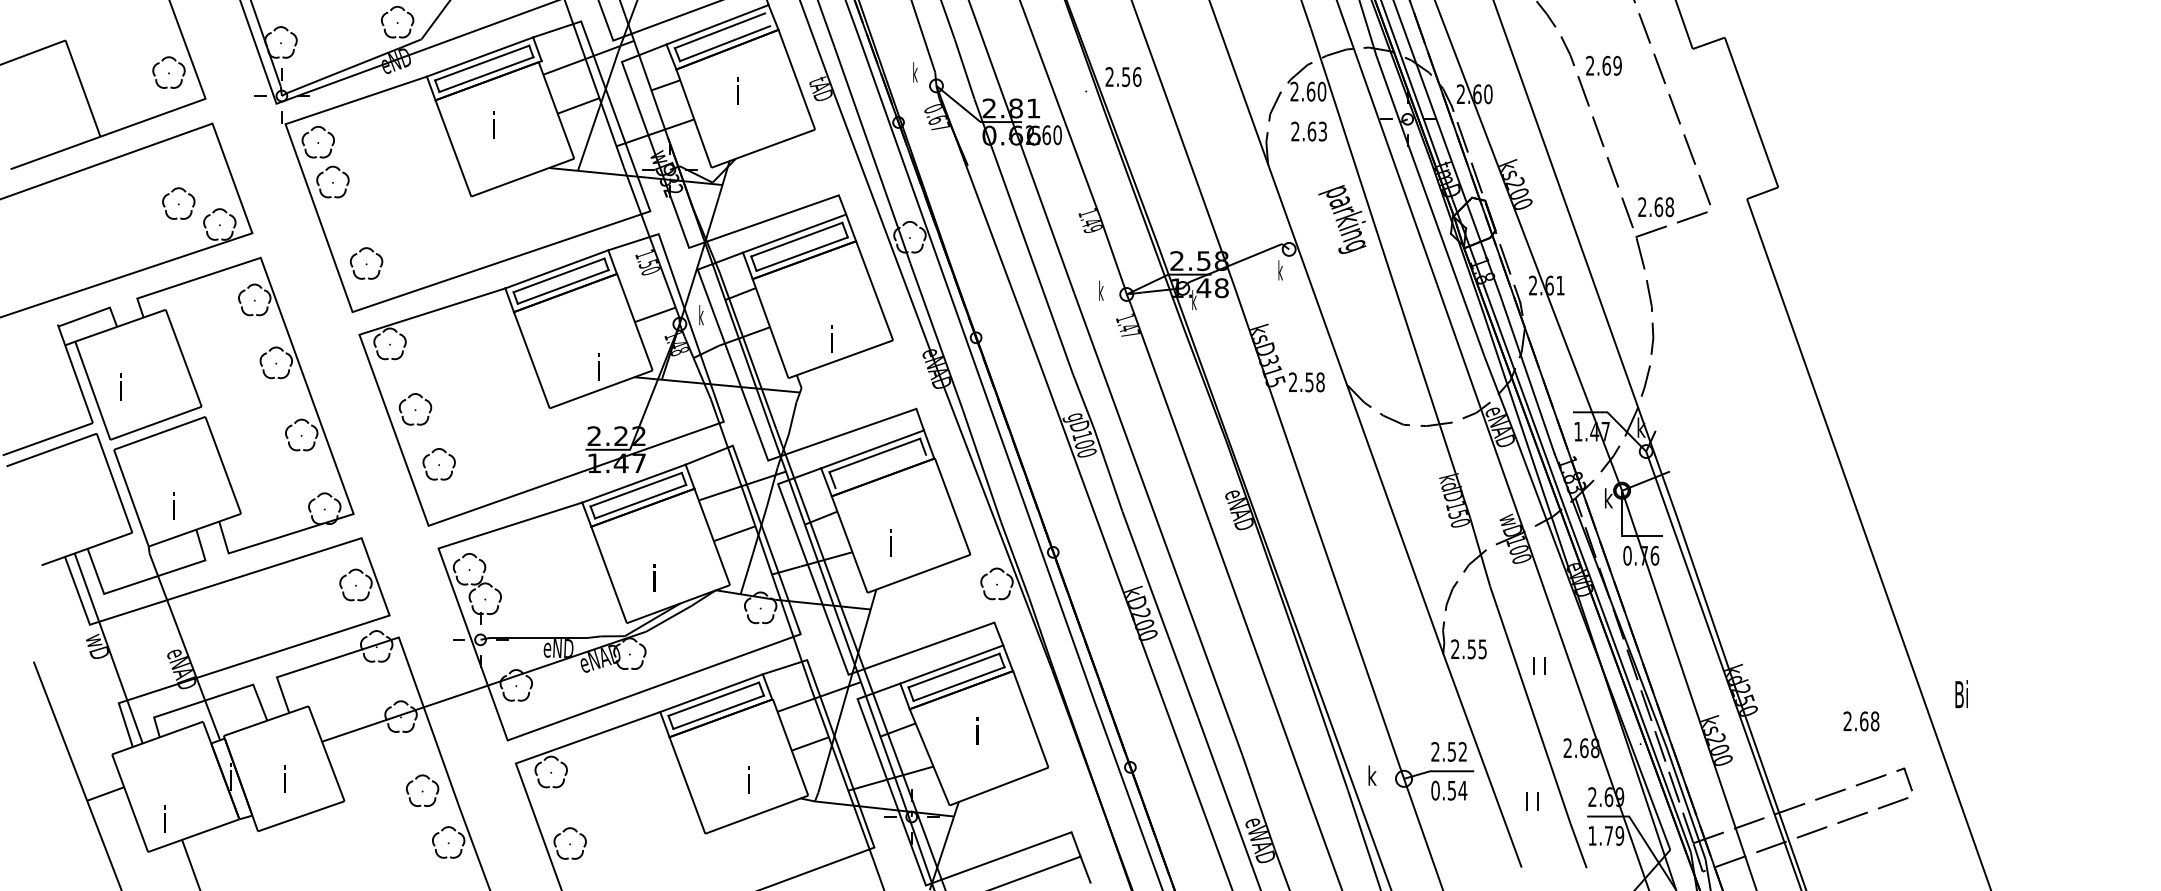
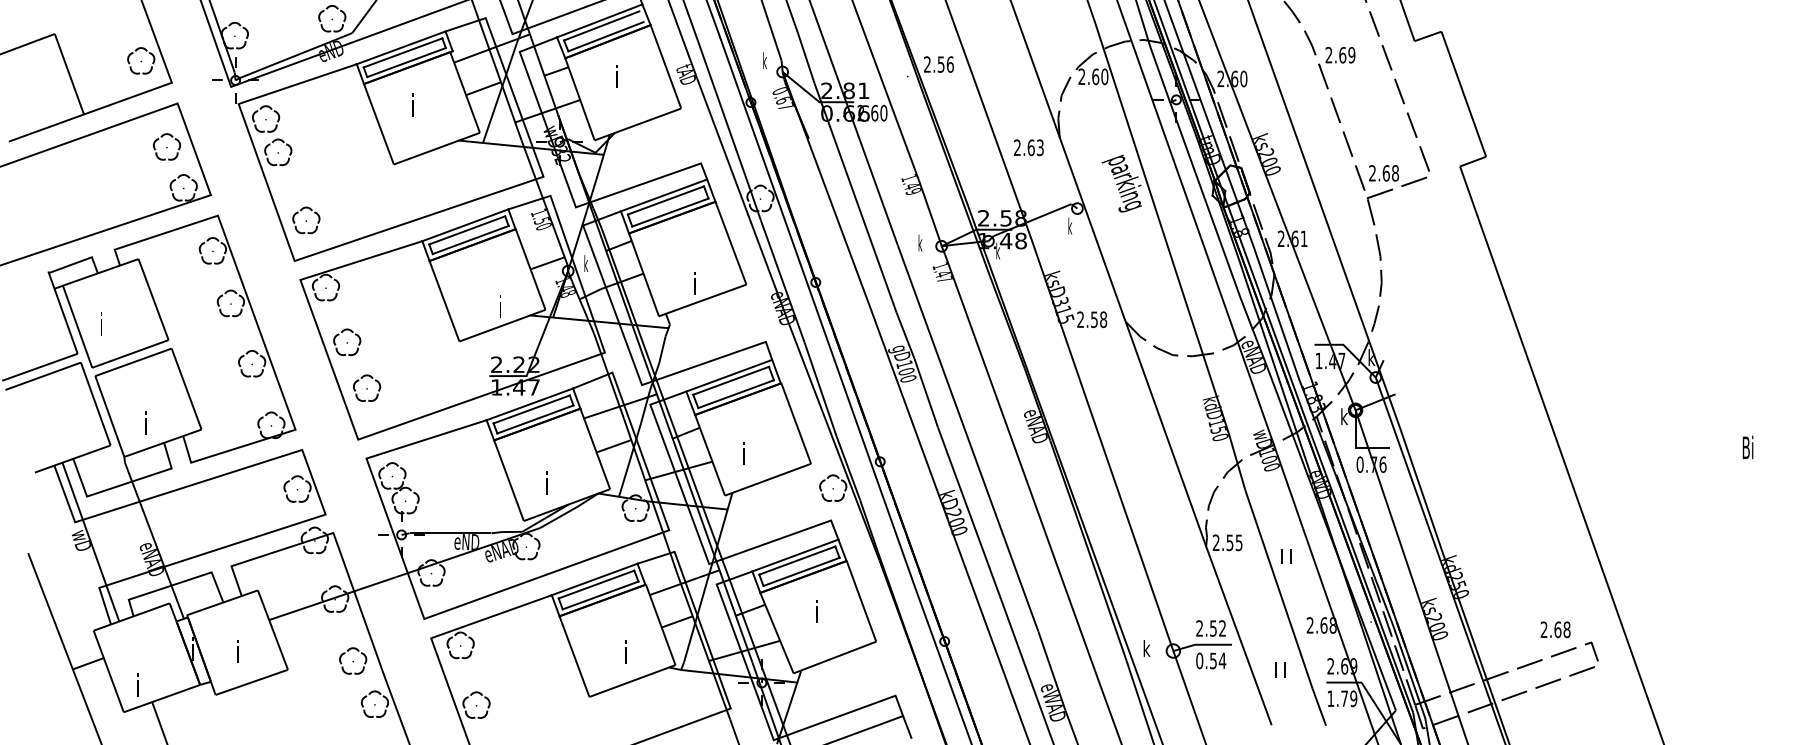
text: (1308, 131) -> (1028, 147), moved
part: (178, 203) -> (166, 146), moved
line: (880, 471) -> (735, 394), added
text: (1961, 694) -> (1747, 447), moved
text: (1861, 721) -> (1555, 629), moved

